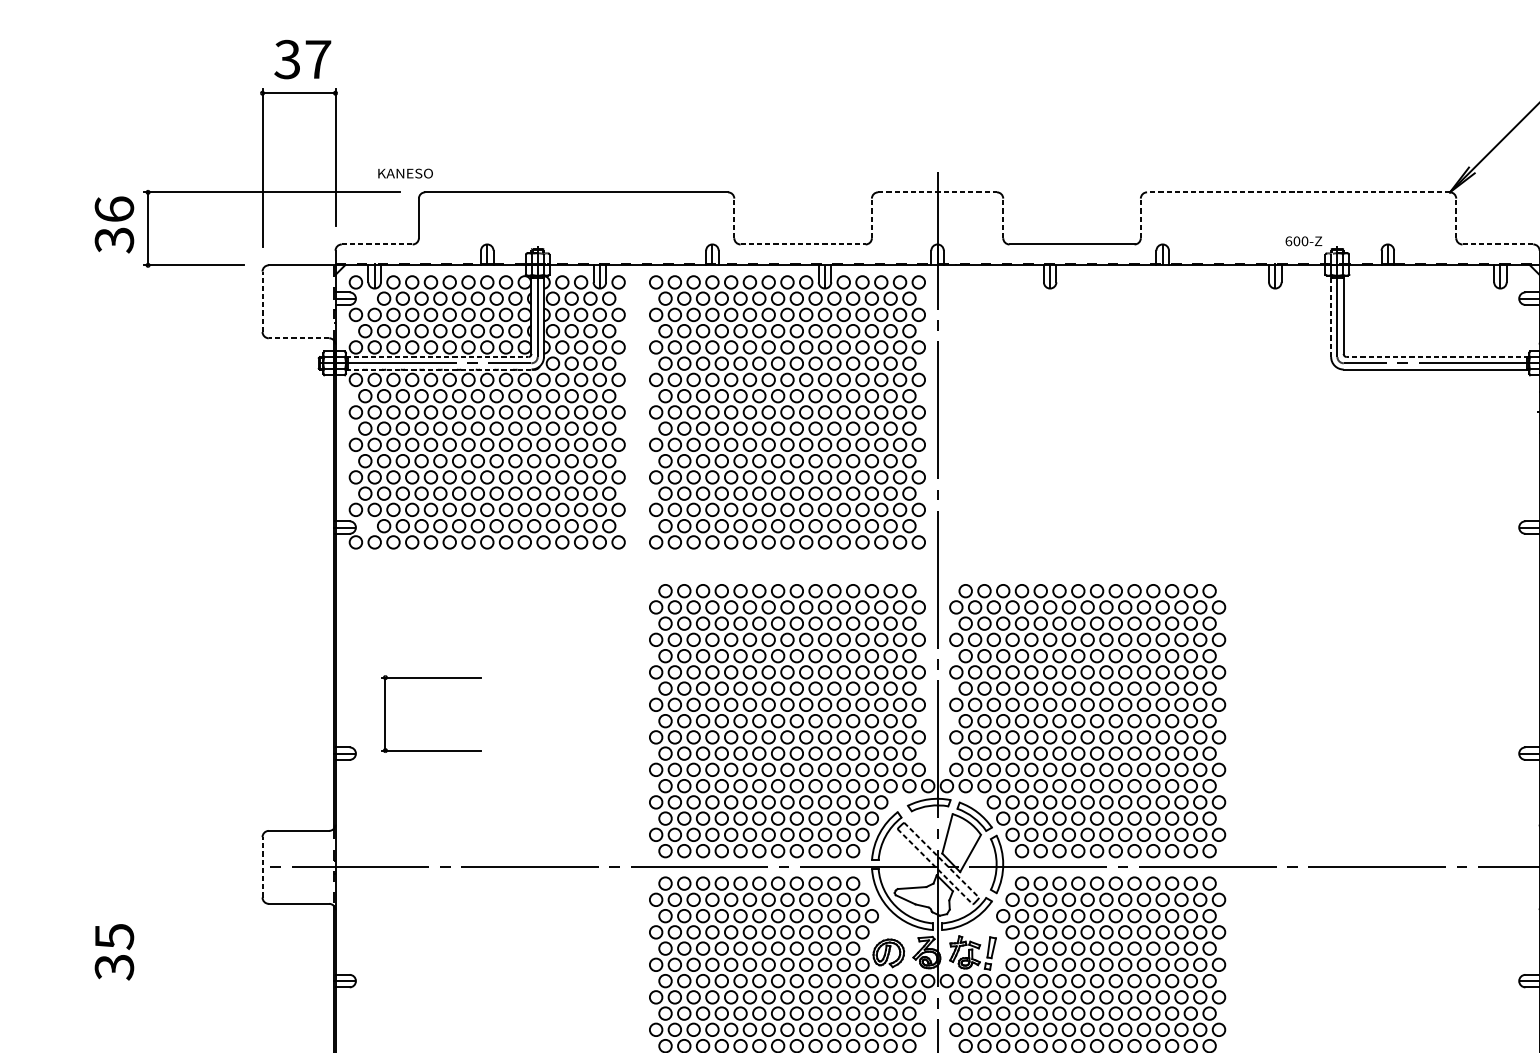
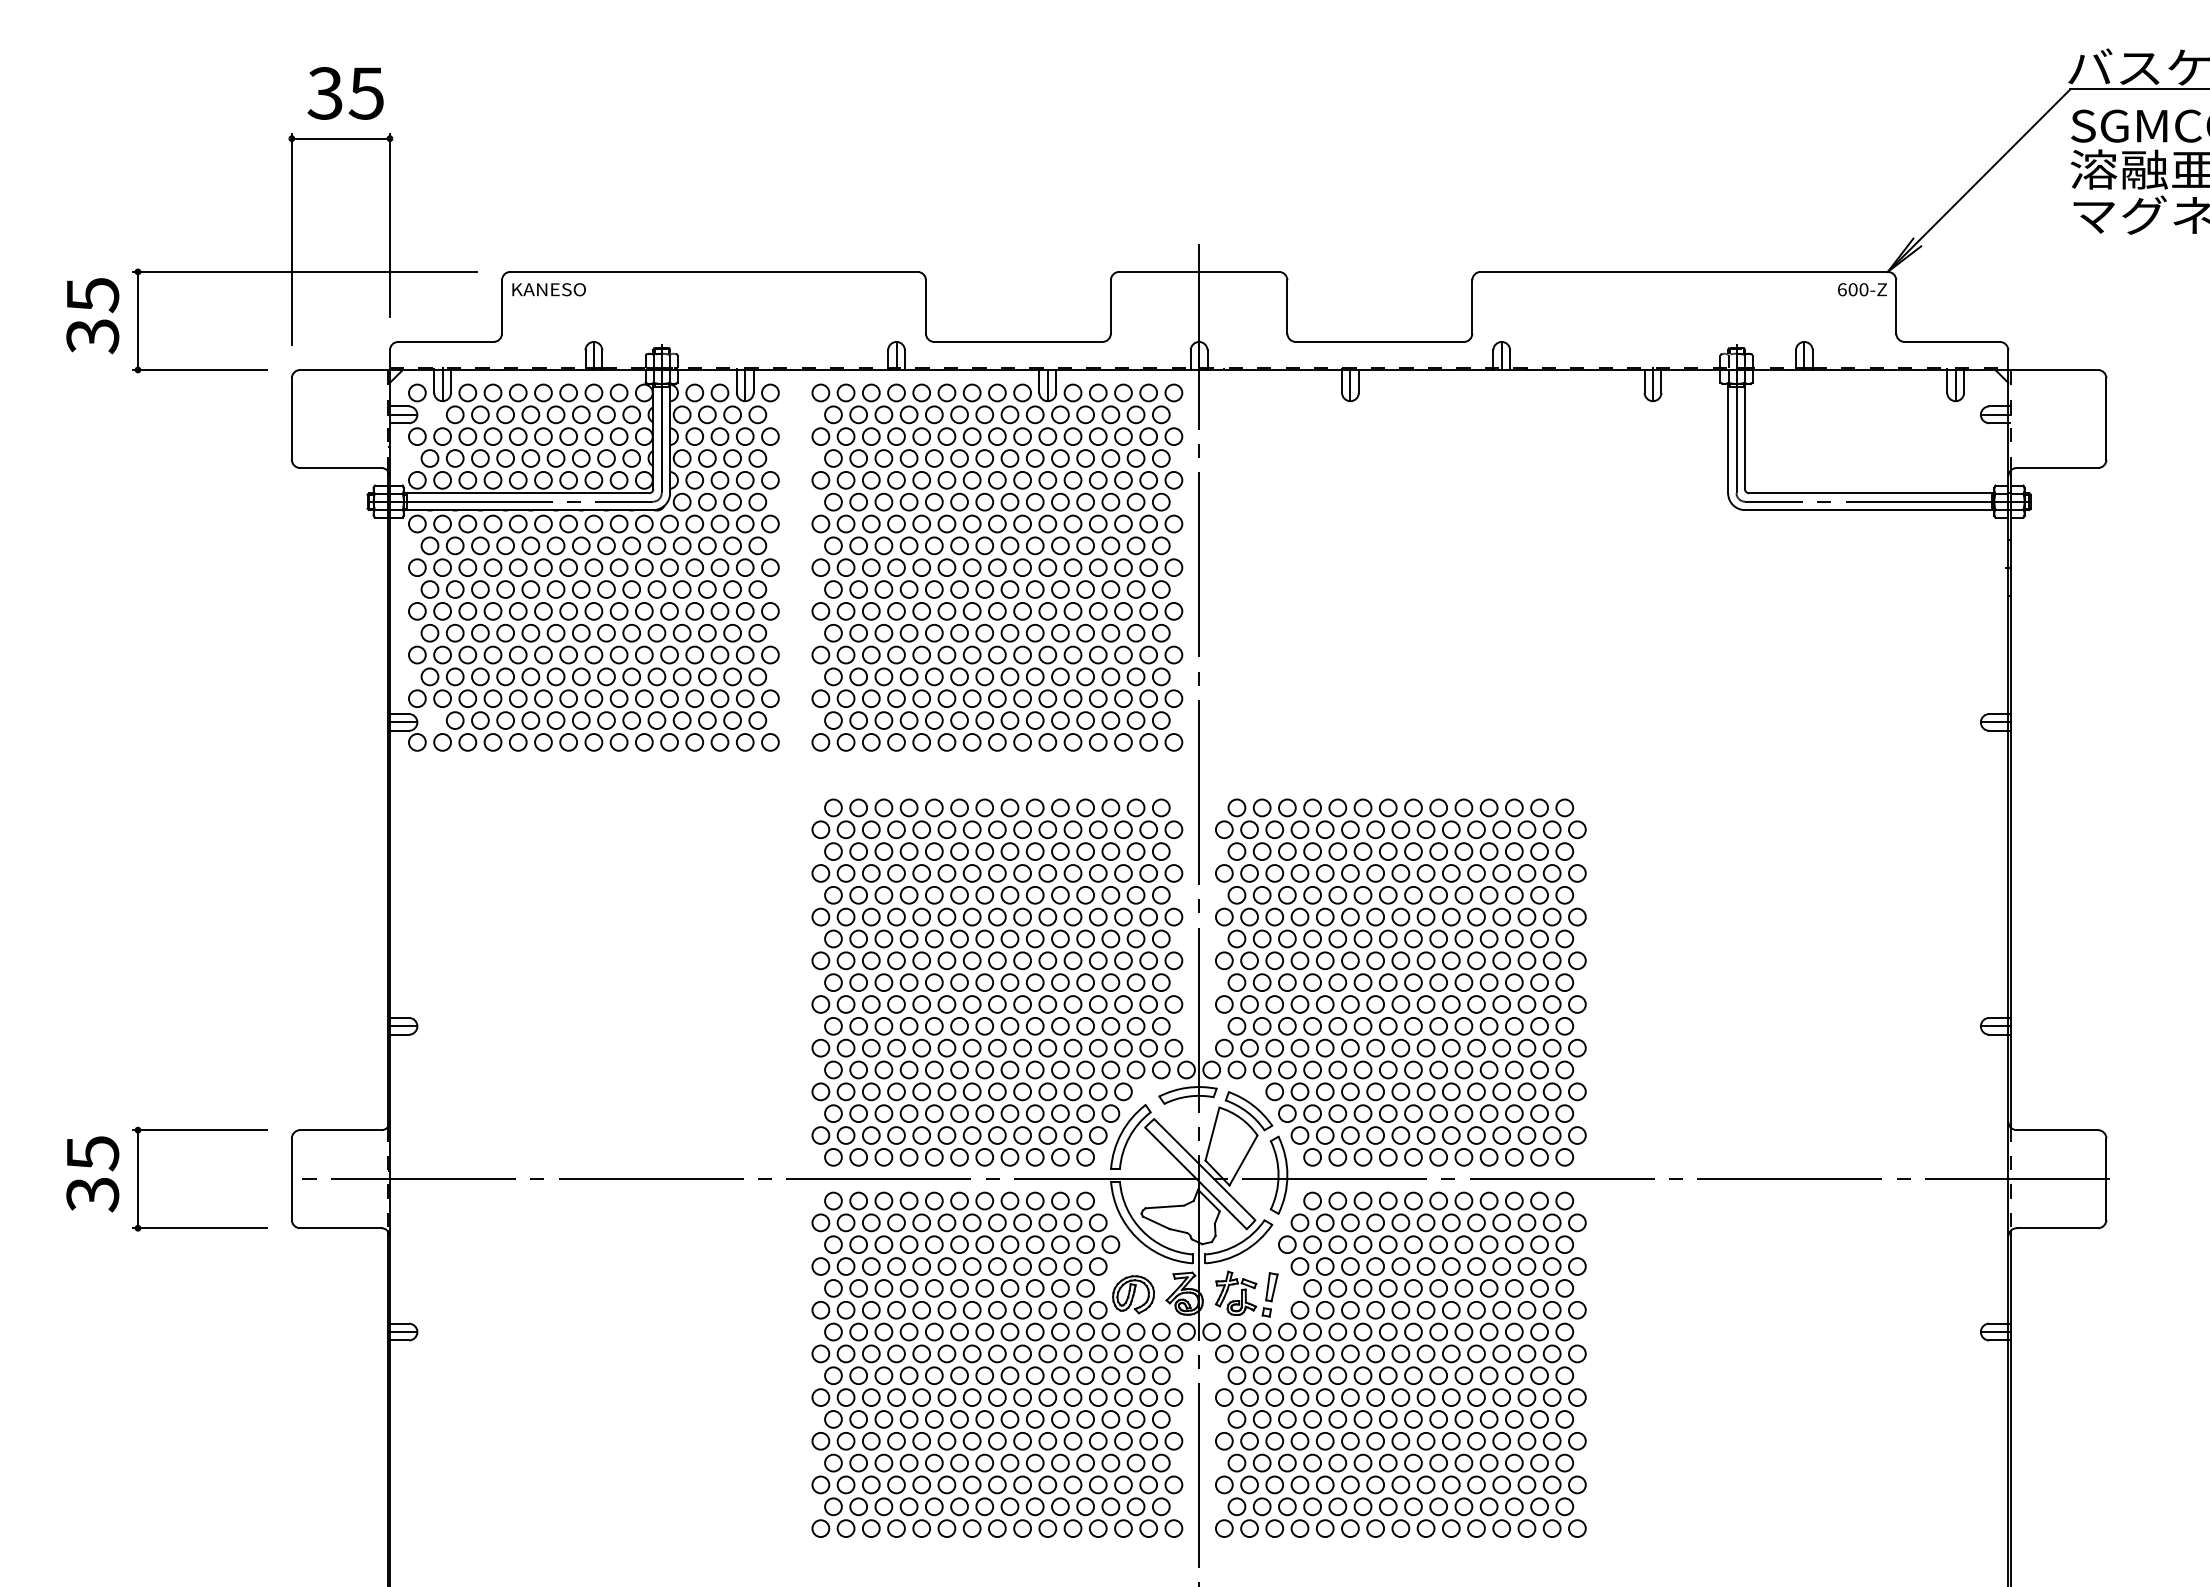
text: (318, 59) -> (366, 93), 37 -> 35
text: (405, 173) -> (548, 289), moved
line: (937, 192) -> (1199, 271), dashed -> solid
line: (1298, 192) -> (1684, 271), dashed -> solid
text: (114, 209) -> (92, 295), 36 -> 35
line: (733, 218) -> (925, 306), dashed -> solid
line: (871, 218) -> (1110, 306), dashed -> solid
line: (1003, 218) -> (1287, 306), dashed -> solid
line: (1140, 218) -> (1472, 306), dashed -> solid
line: (1456, 218) -> (1896, 306), dashed -> solid
text: (1303, 241) -> (1862, 289), moved
line: (376, 244) -> (445, 341), dashed -> solid
line: (803, 244) -> (1018, 341), dashed -> solid
line: (1498, 244) -> (1952, 341), dashed -> solid
line: (262, 302) -> (291, 419), dashed -> solid
line: (1331, 316) -> (1728, 438), dashed -> solid
line: (298, 338) -> (340, 468), dashed -> solid
line: (437, 357) -> (526, 493), dashed -> solid
line: (1437, 357) -> (1871, 493), dashed -> solid
line: (438, 369) -> (528, 510), dashed -> solid
part: (431, 677) -> (199, 1130), moved
line: (942, 860) -> (1205, 1170), dashed -> solid
line: (935, 866) -> (1196, 1178), dashed -> solid
line: (262, 867) -> (291, 1179), dashed -> solid
text: (114, 952) -> (92, 1174), moved

